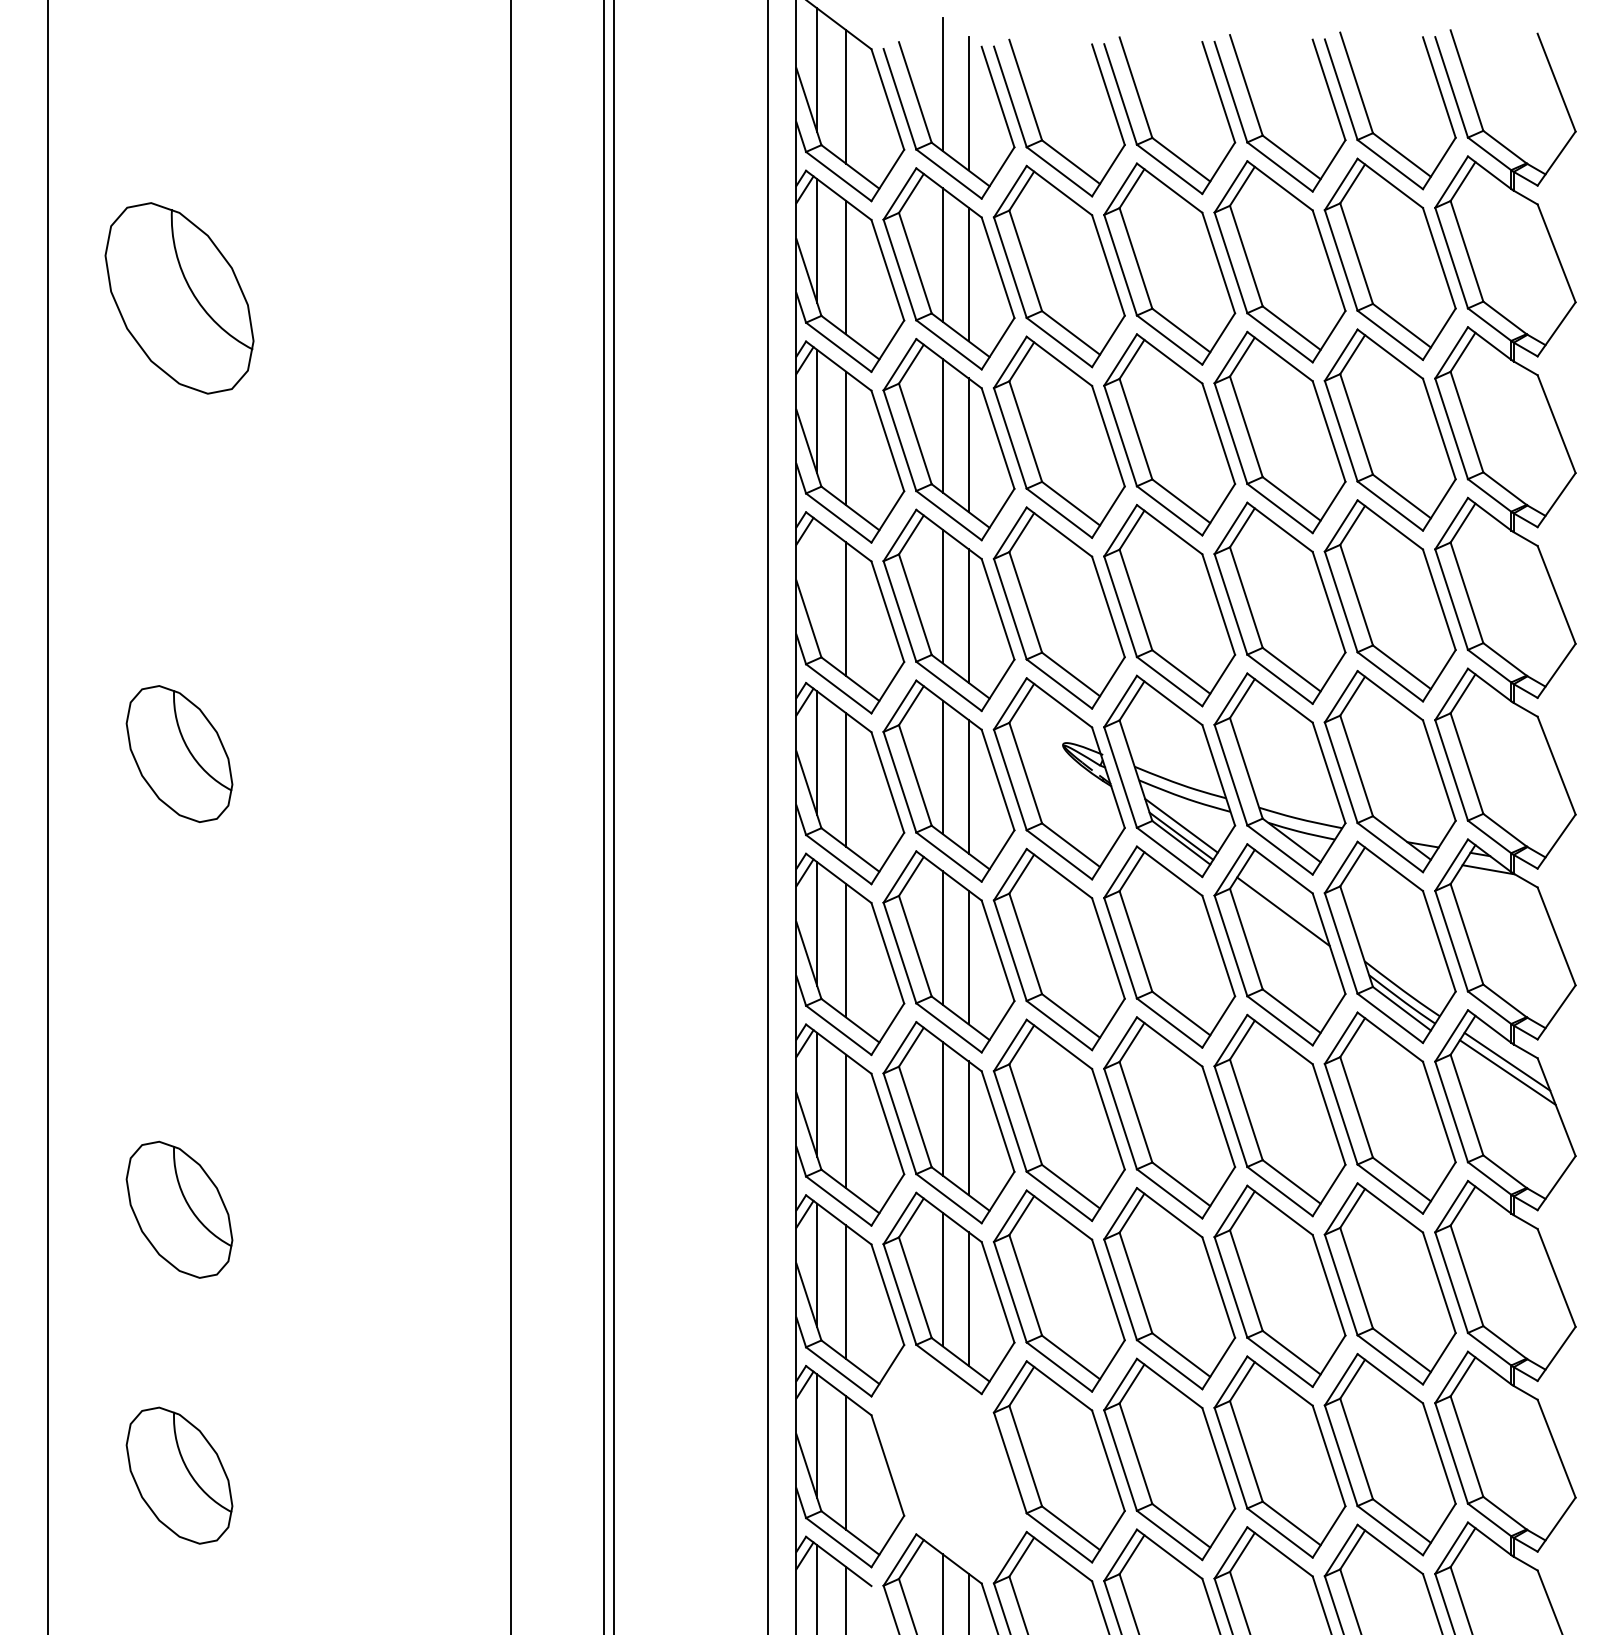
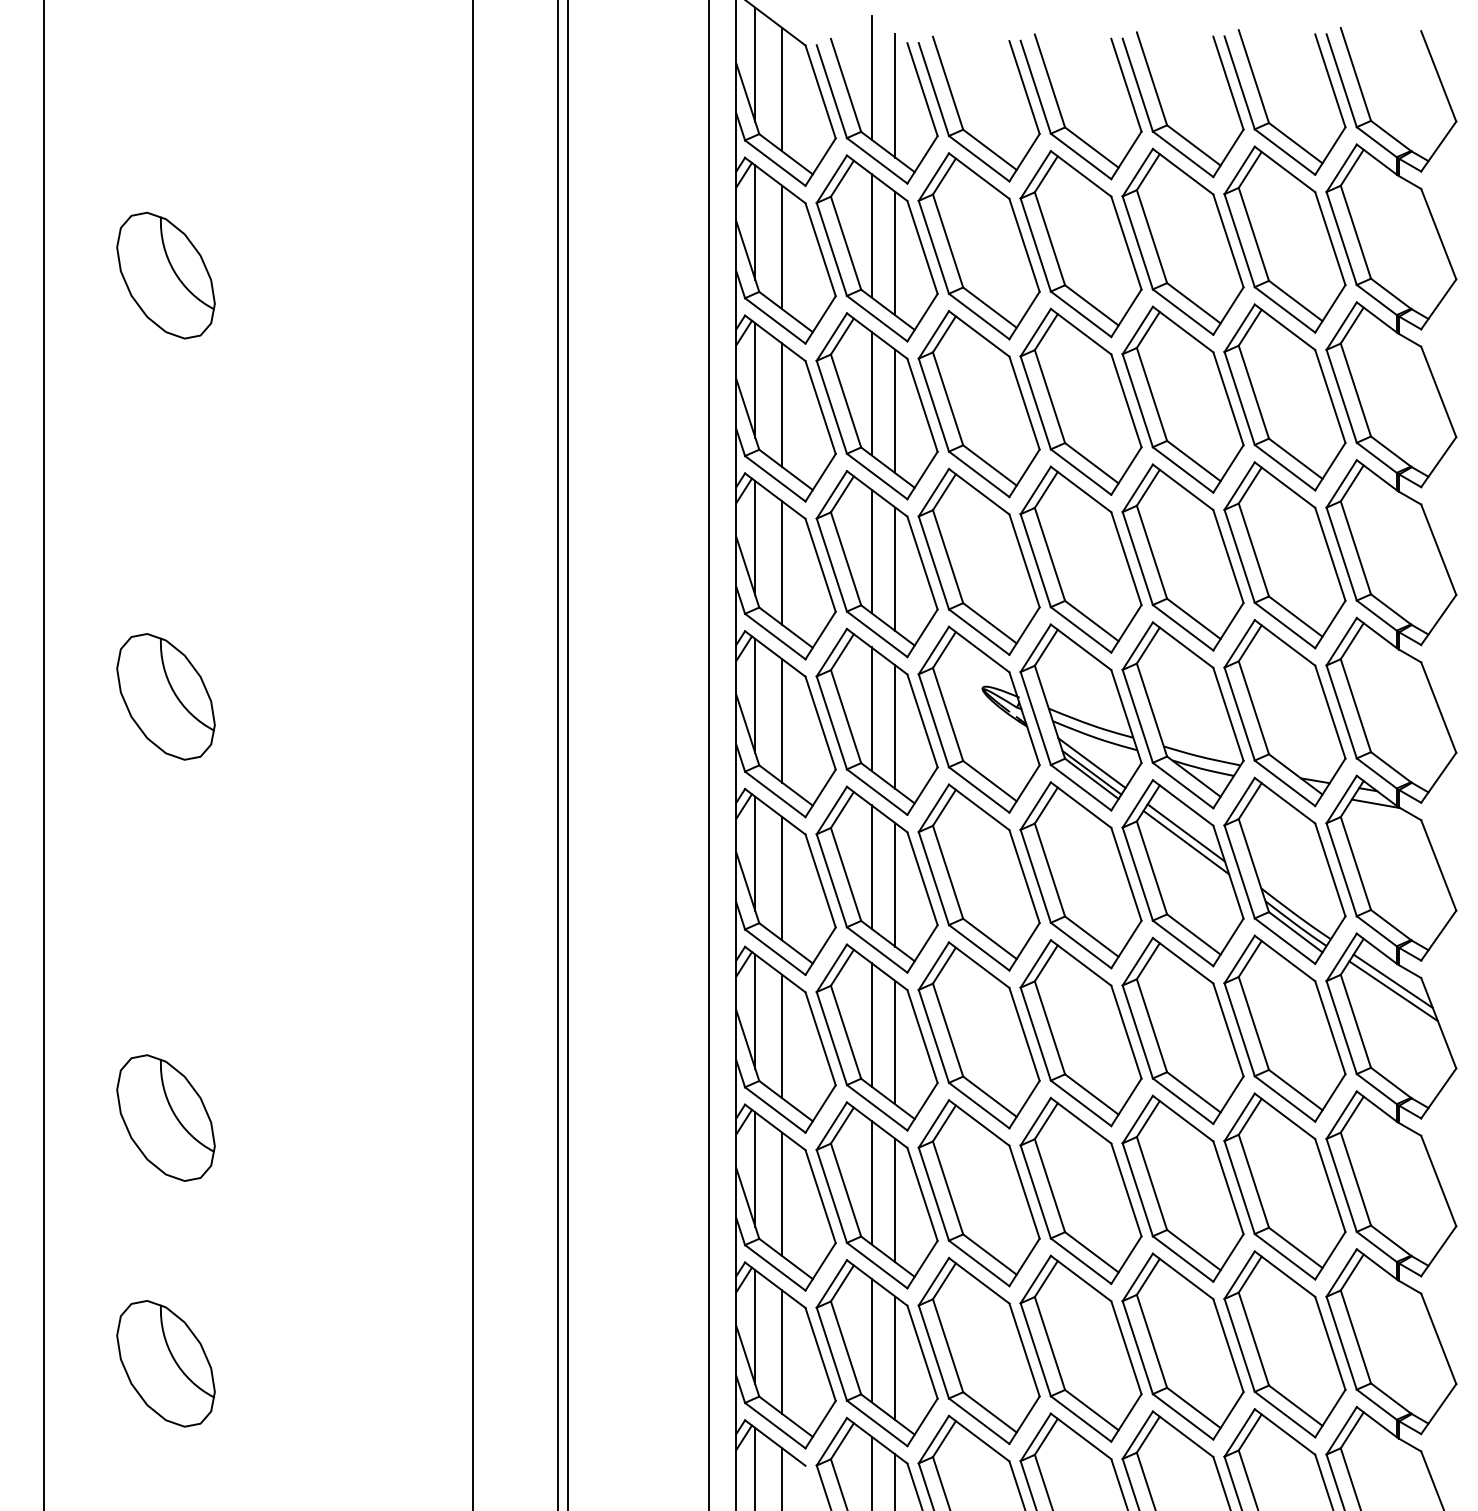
part: (178, 298) -> (165, 275), size x0.71
line: (817, 582) -> (755, 538), added
line: (1283, 900) -> (1186, 832), added
part: (948, 1464) -> (876, 1353), added

